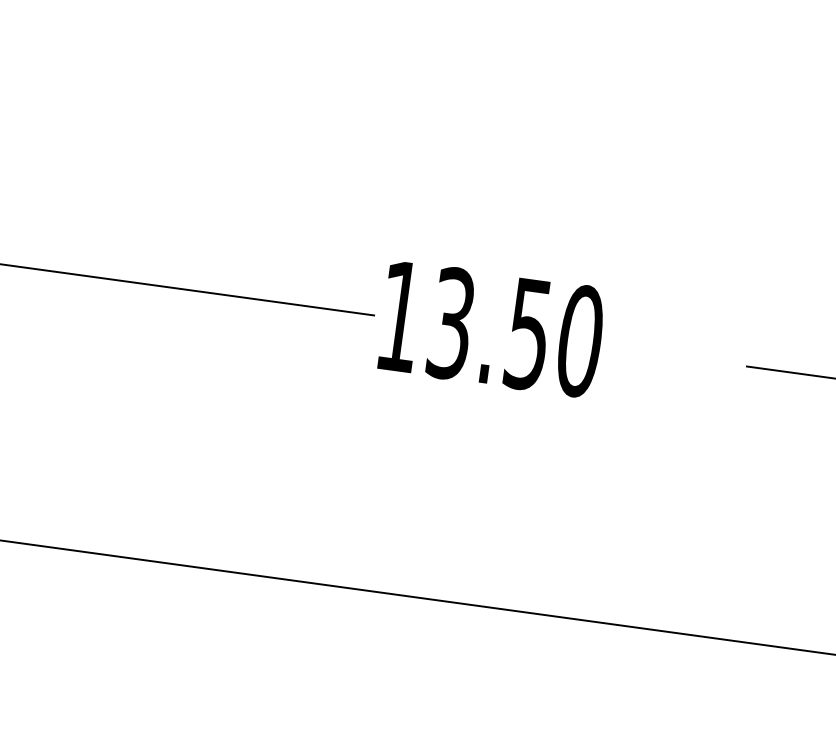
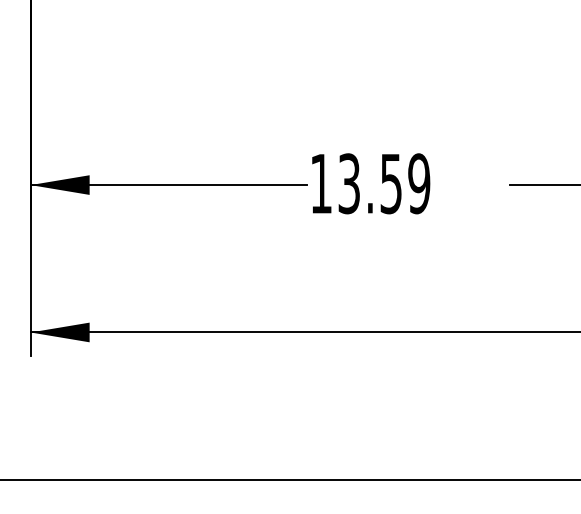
text: (580, 340) -> (419, 183), 13.50 -> 13.59

